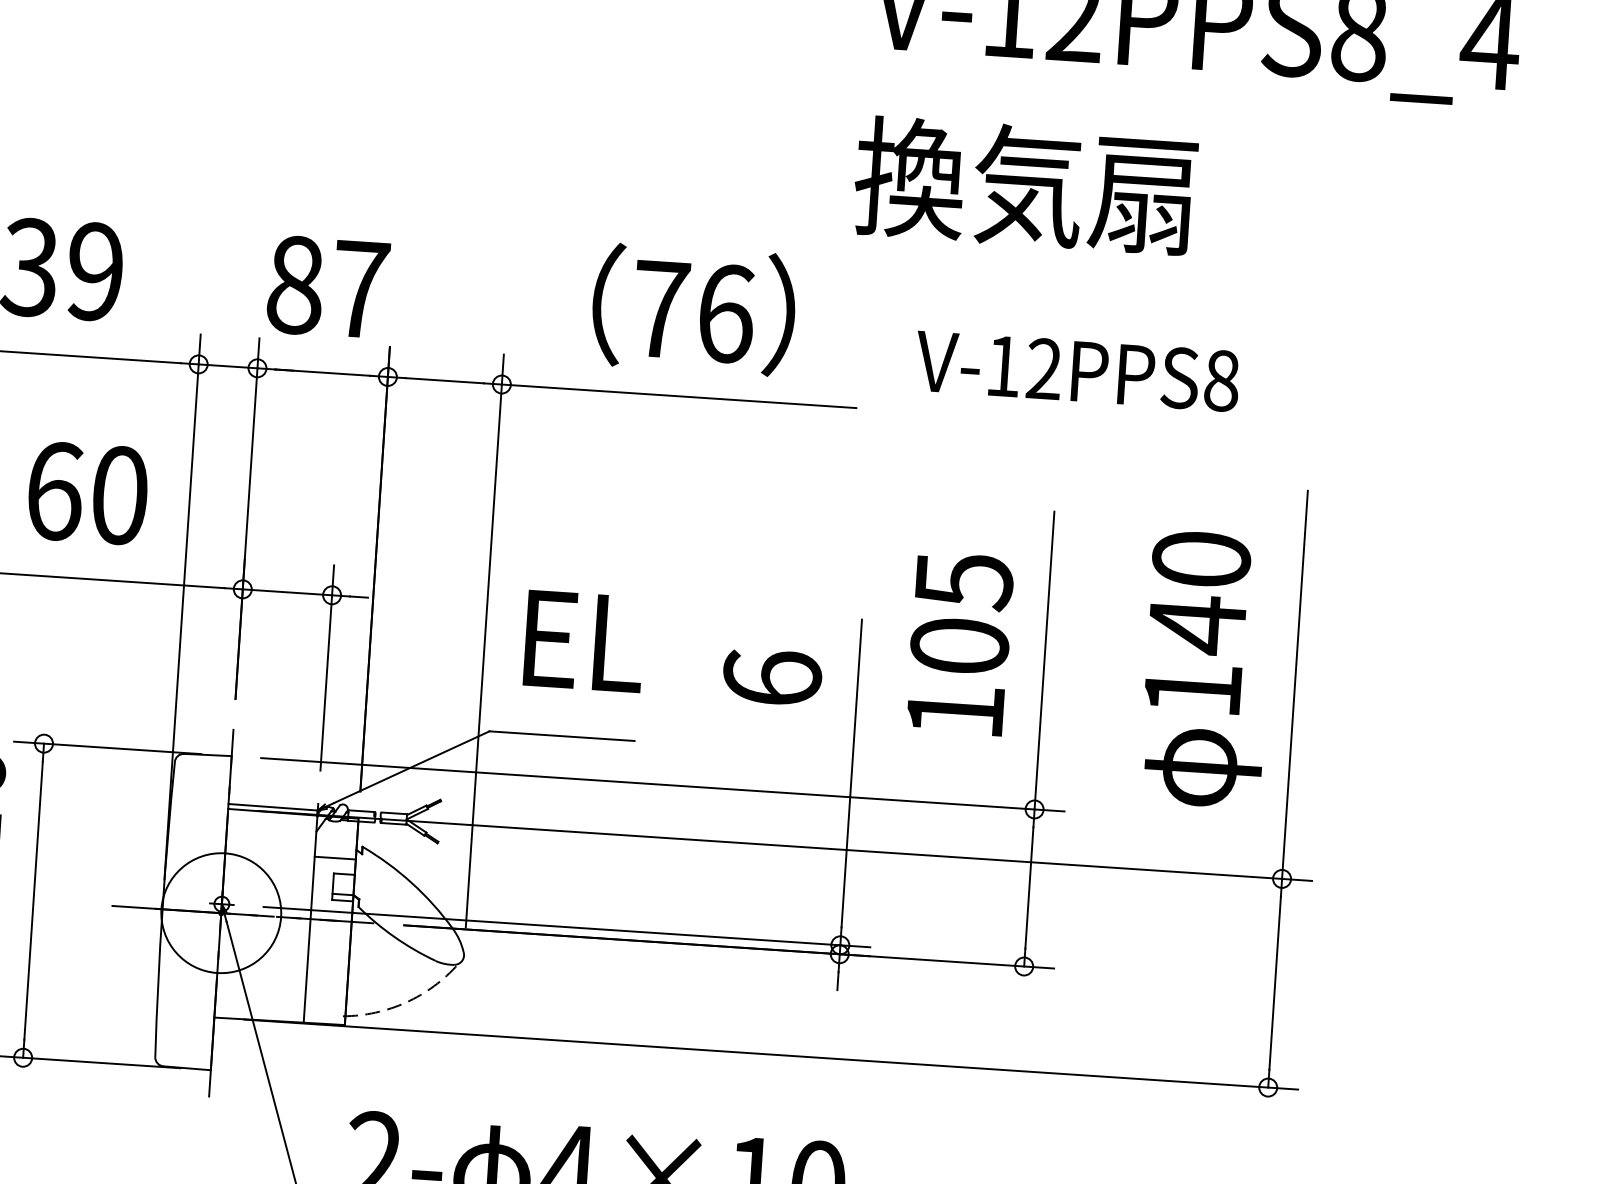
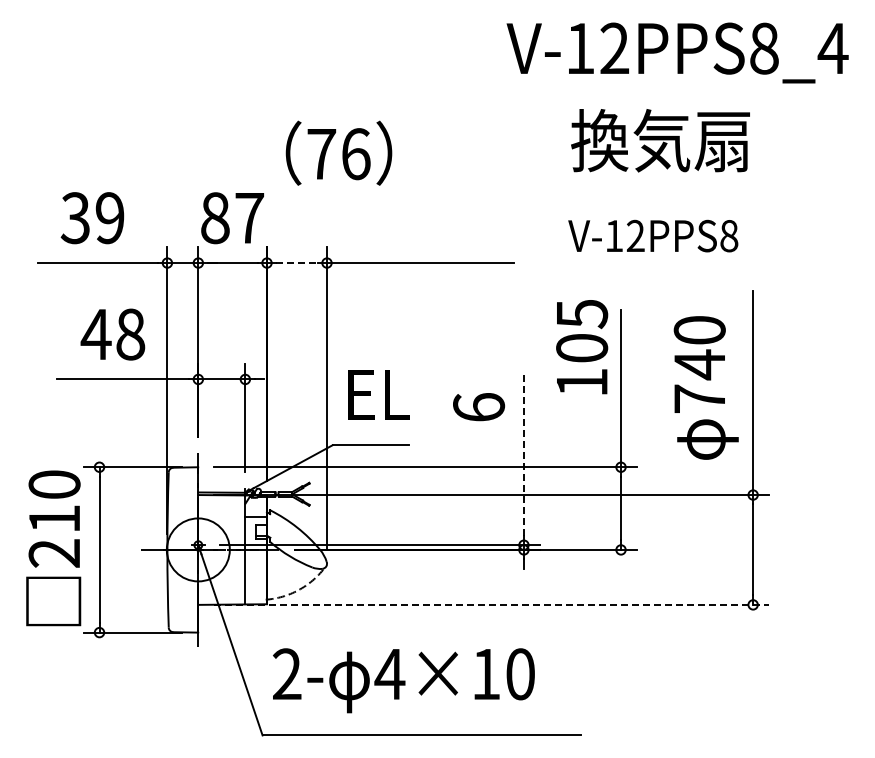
text: (1025, 185) -> (660, 140), moved
text: (692, 308) -> (338, 152), moved
text: (1078, 370) -> (653, 235), moved
line: (445, 381) -> (297, 263), solid -> dashed
text: (85, 493) -> (112, 334), 60 -> 48
text: (960, 644) -> (582, 347), moved
text: (1192, 688) -> (699, 398), 140 -> 740
line: (850, 772) -> (523, 454), solid -> dashed
line: (771, 1053) -> (491, 604), solid -> dashed

